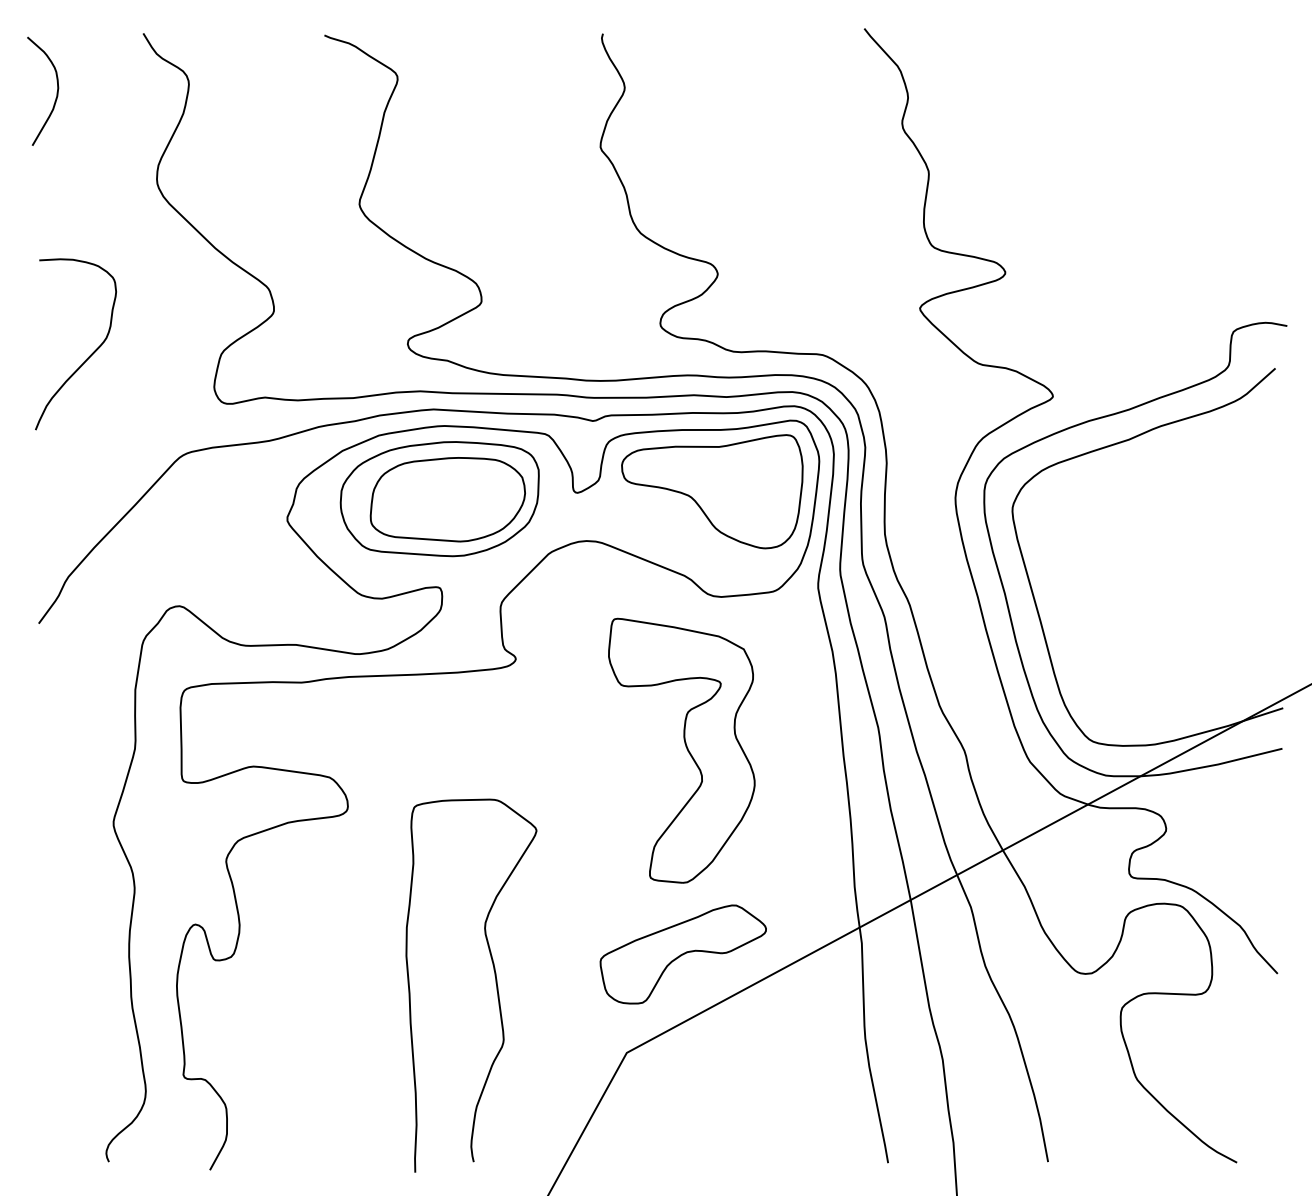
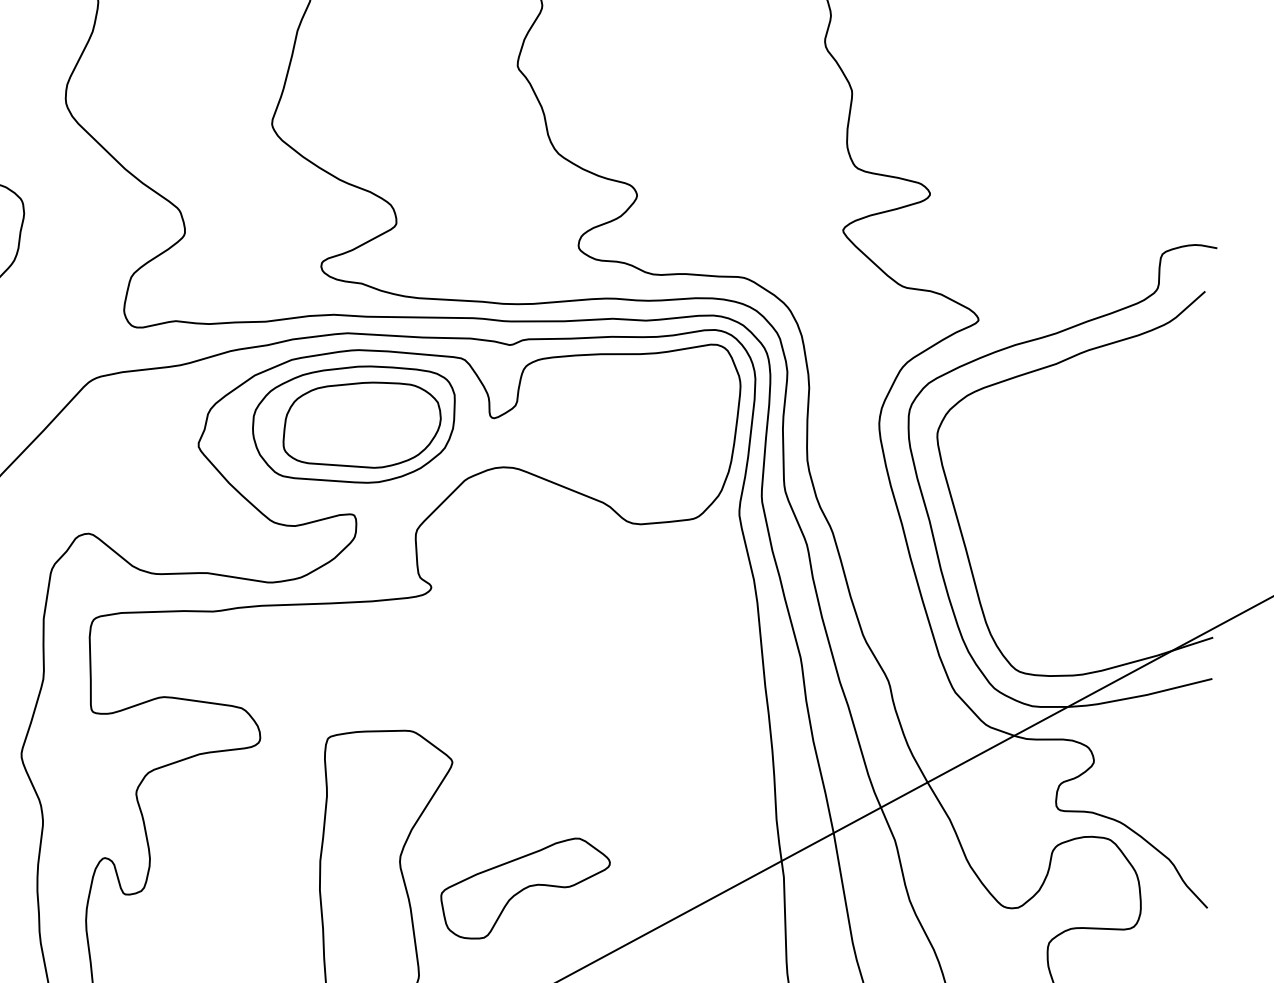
part: (712, 491) -> (631, 416), removed
part: (681, 750) -> (600, 680), removed
part: (682, 954) -> (524, 888), moved

